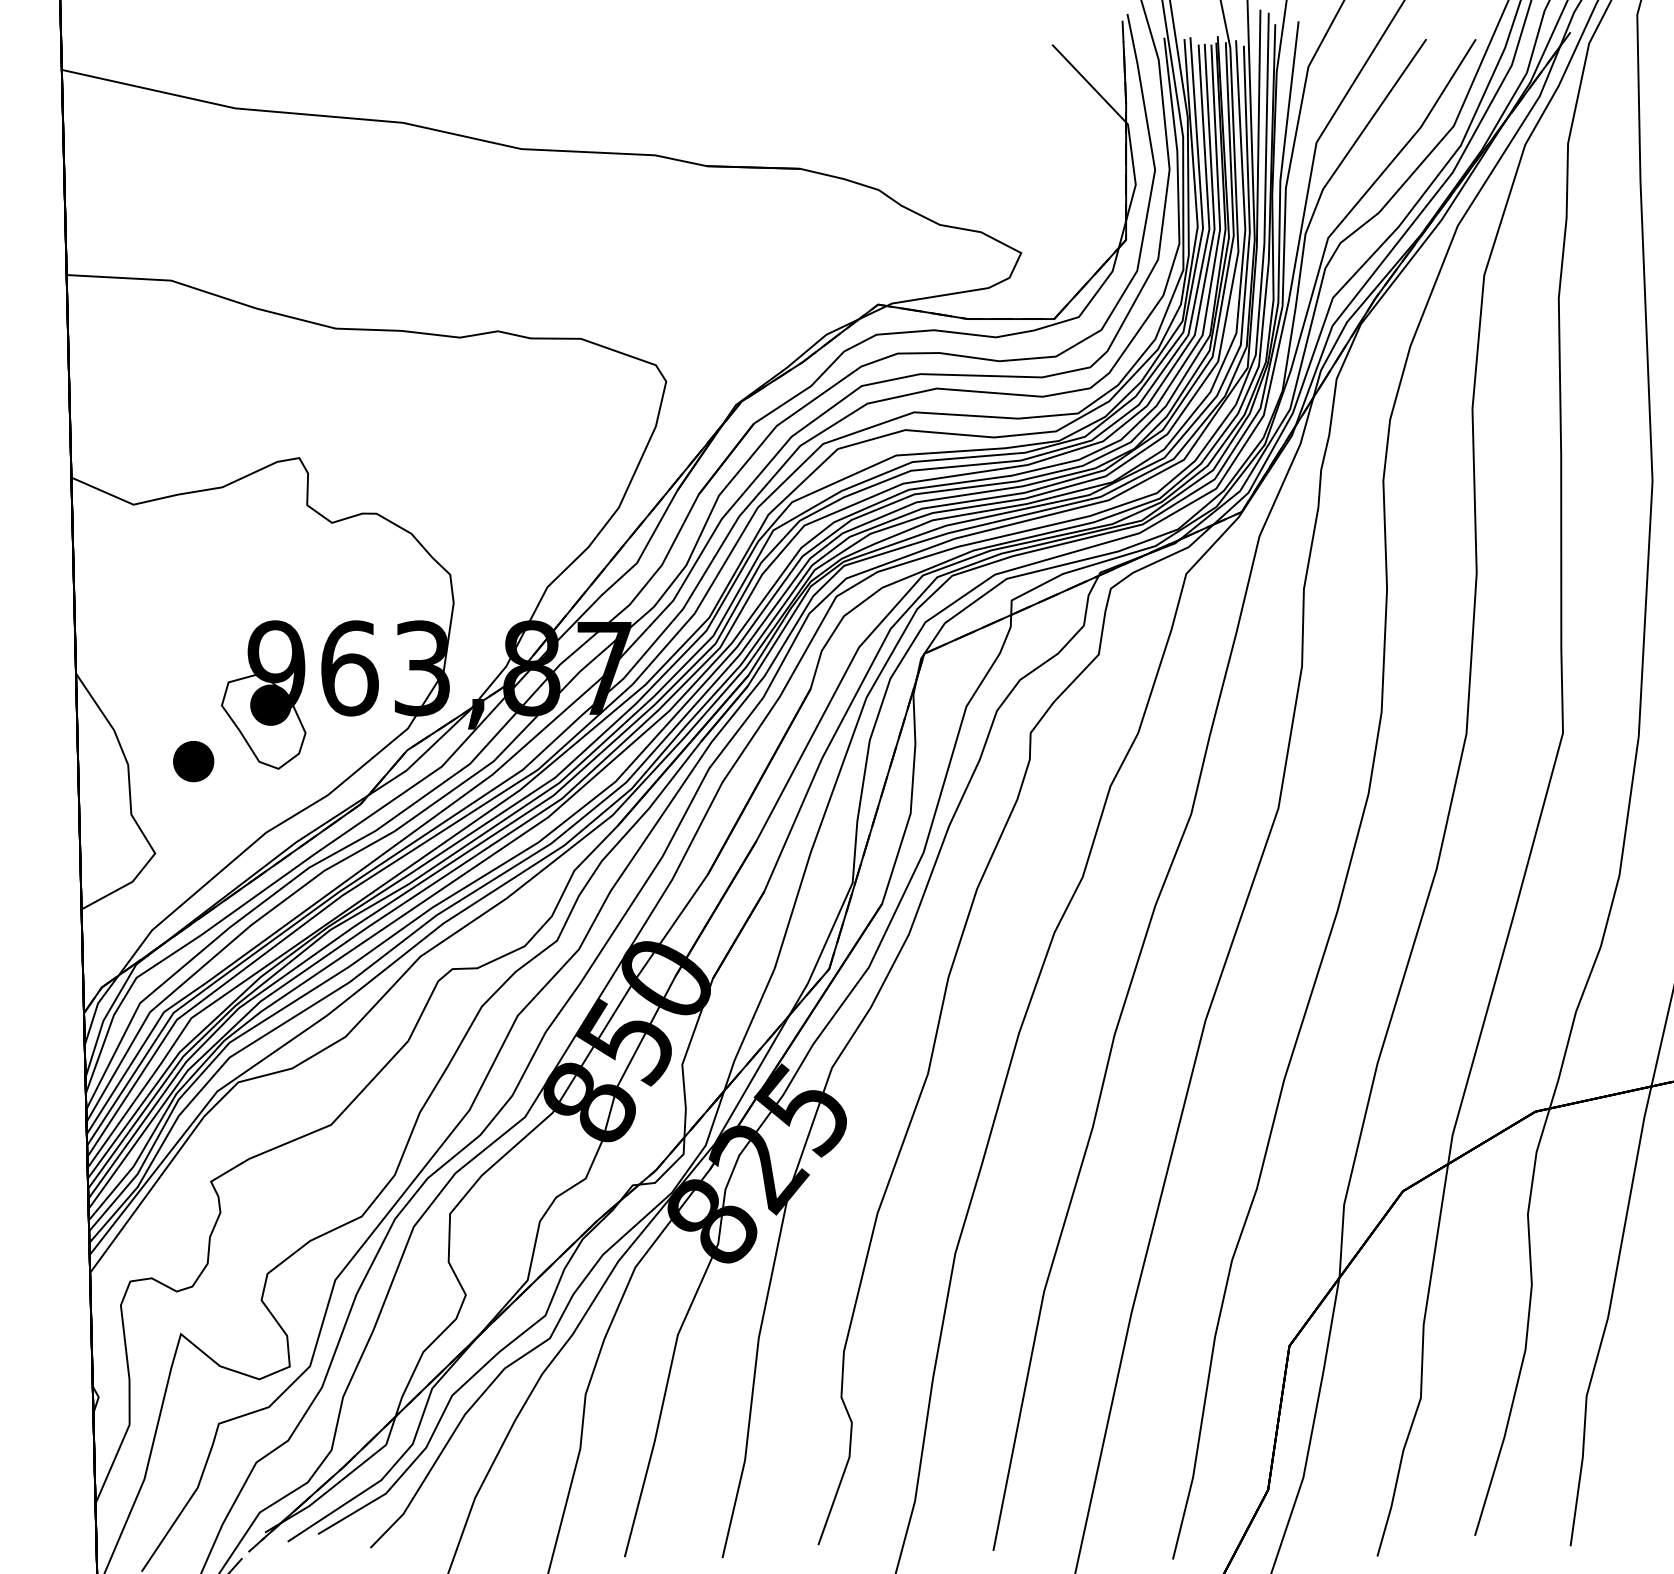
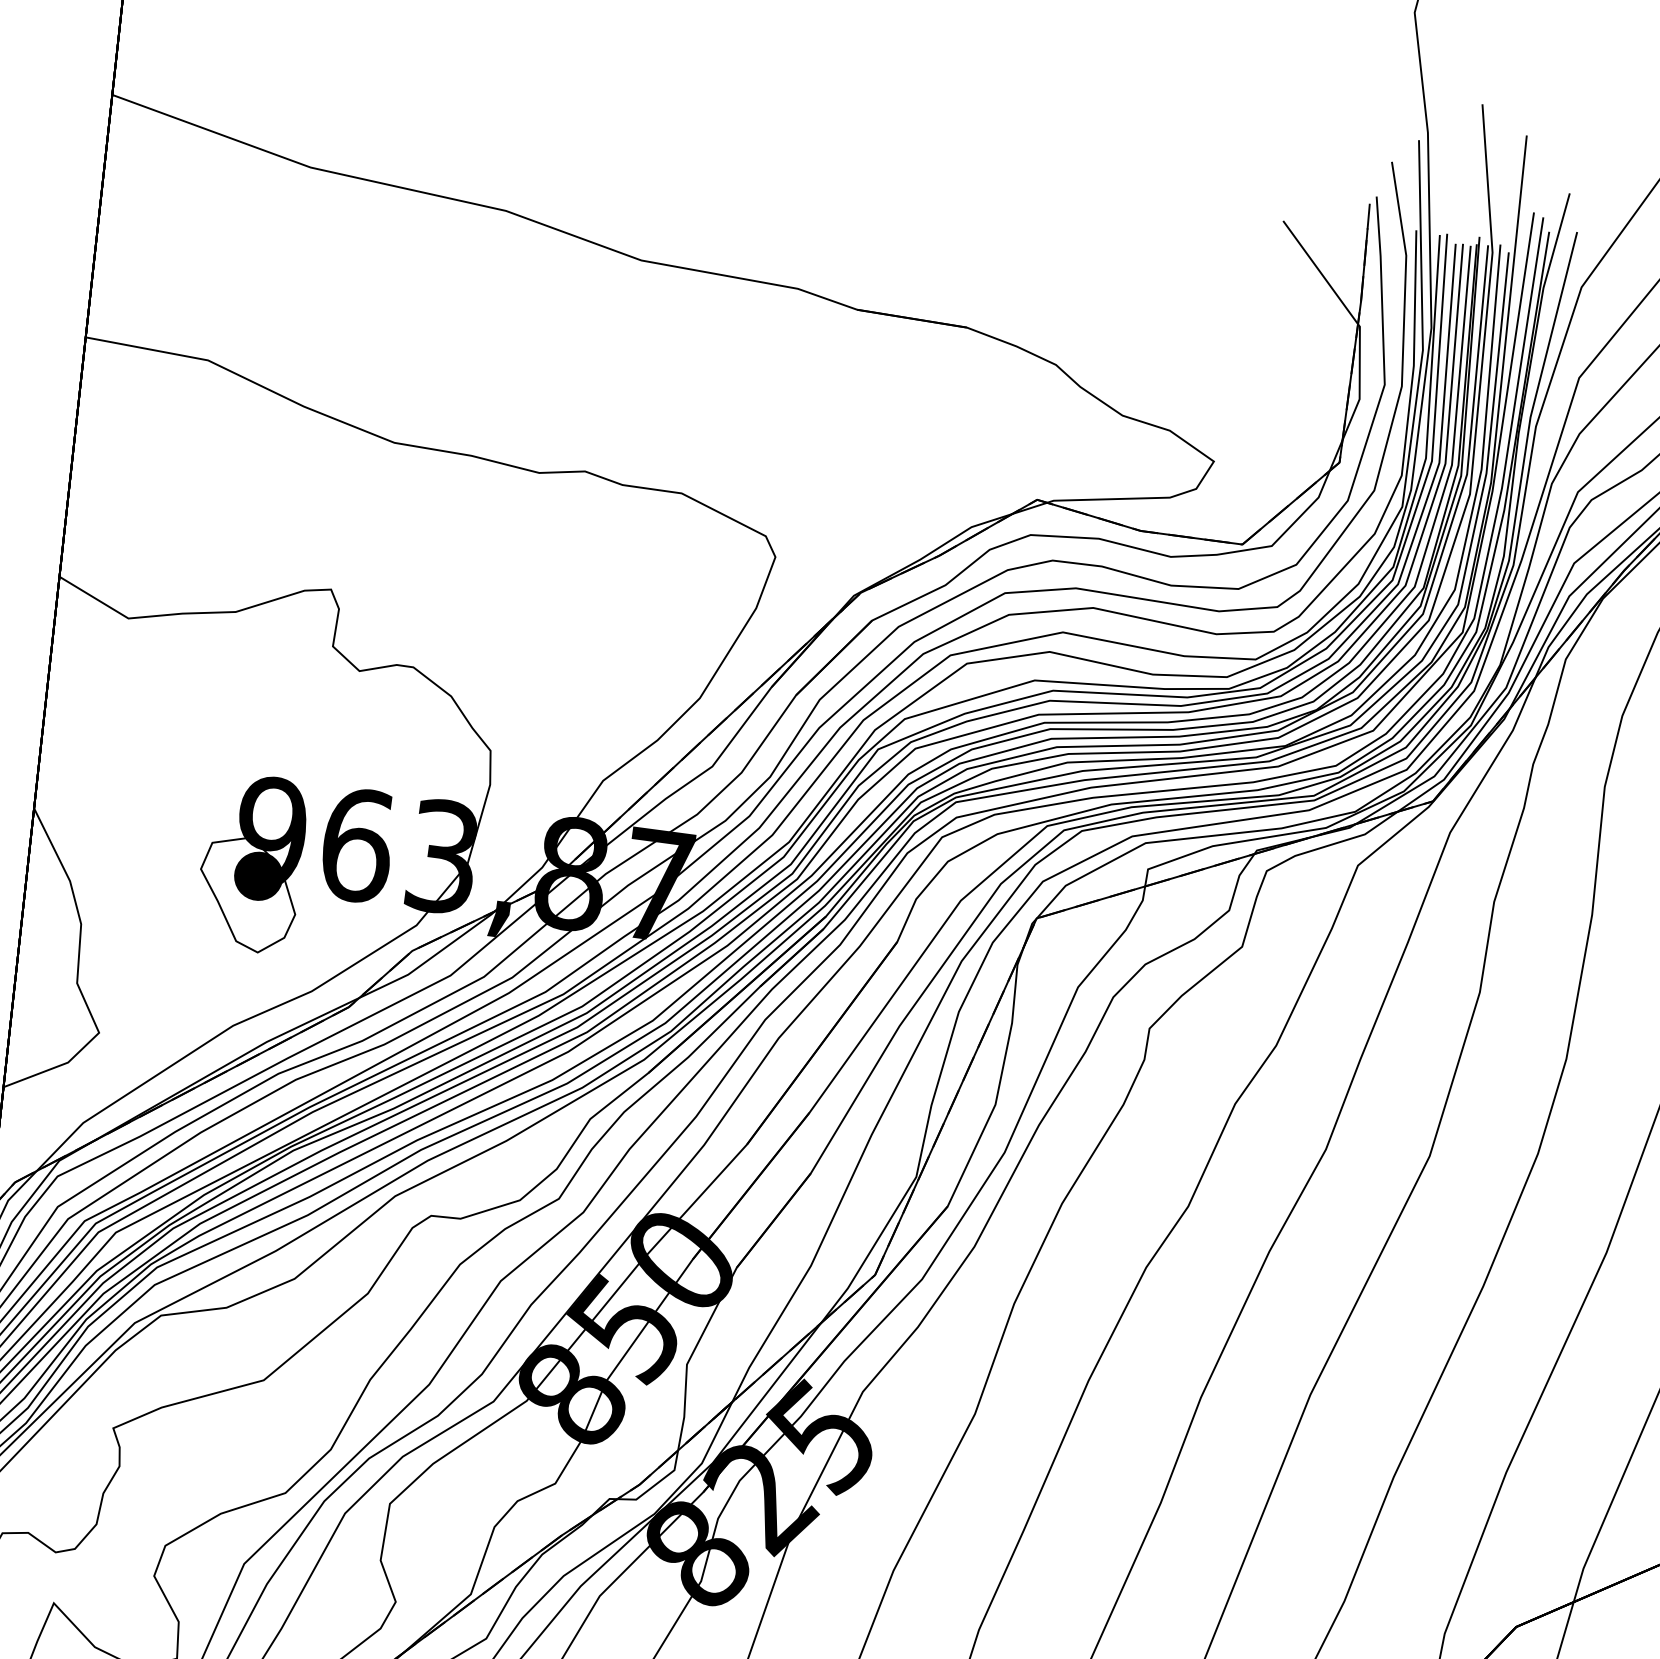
part: (193, 761) -> (158, 930), removed

